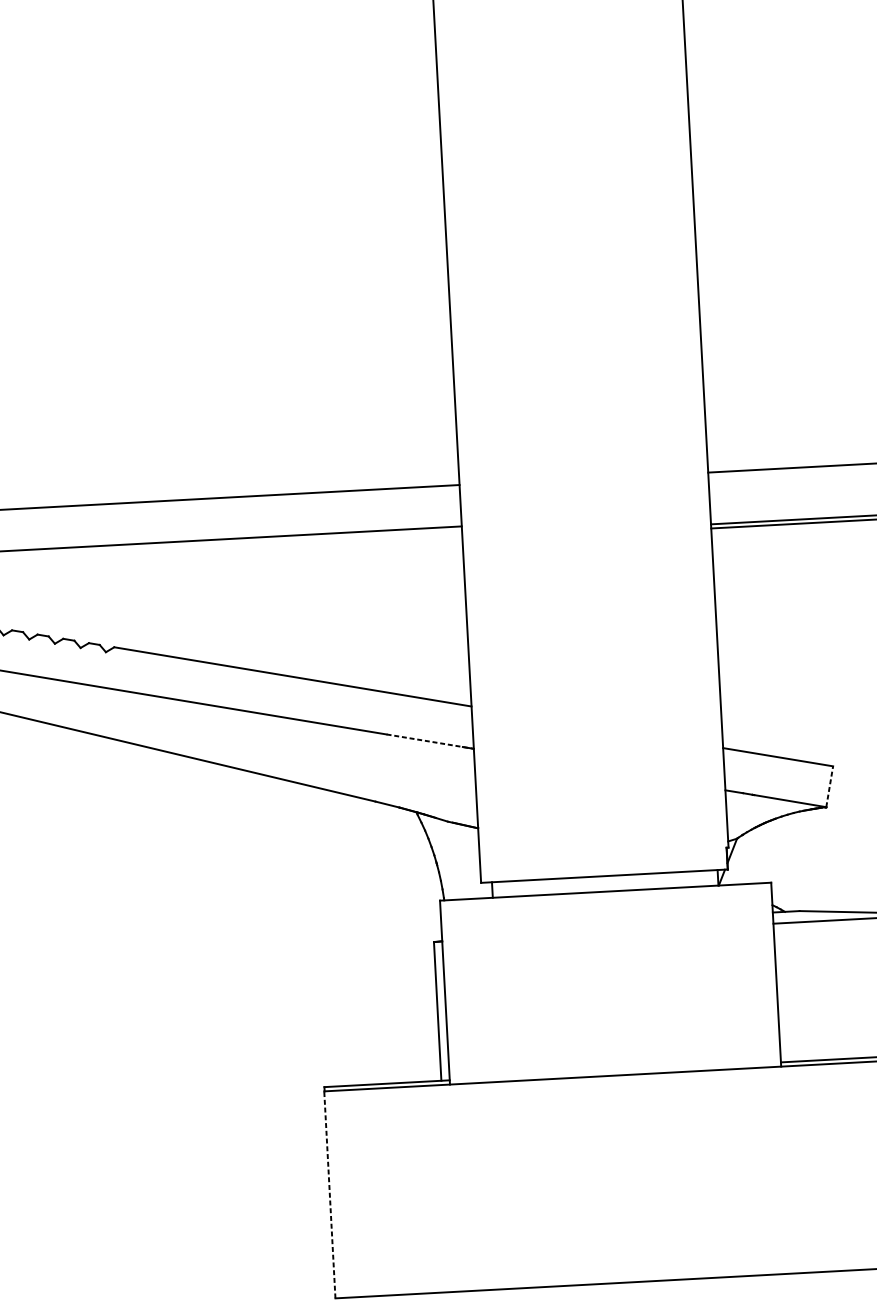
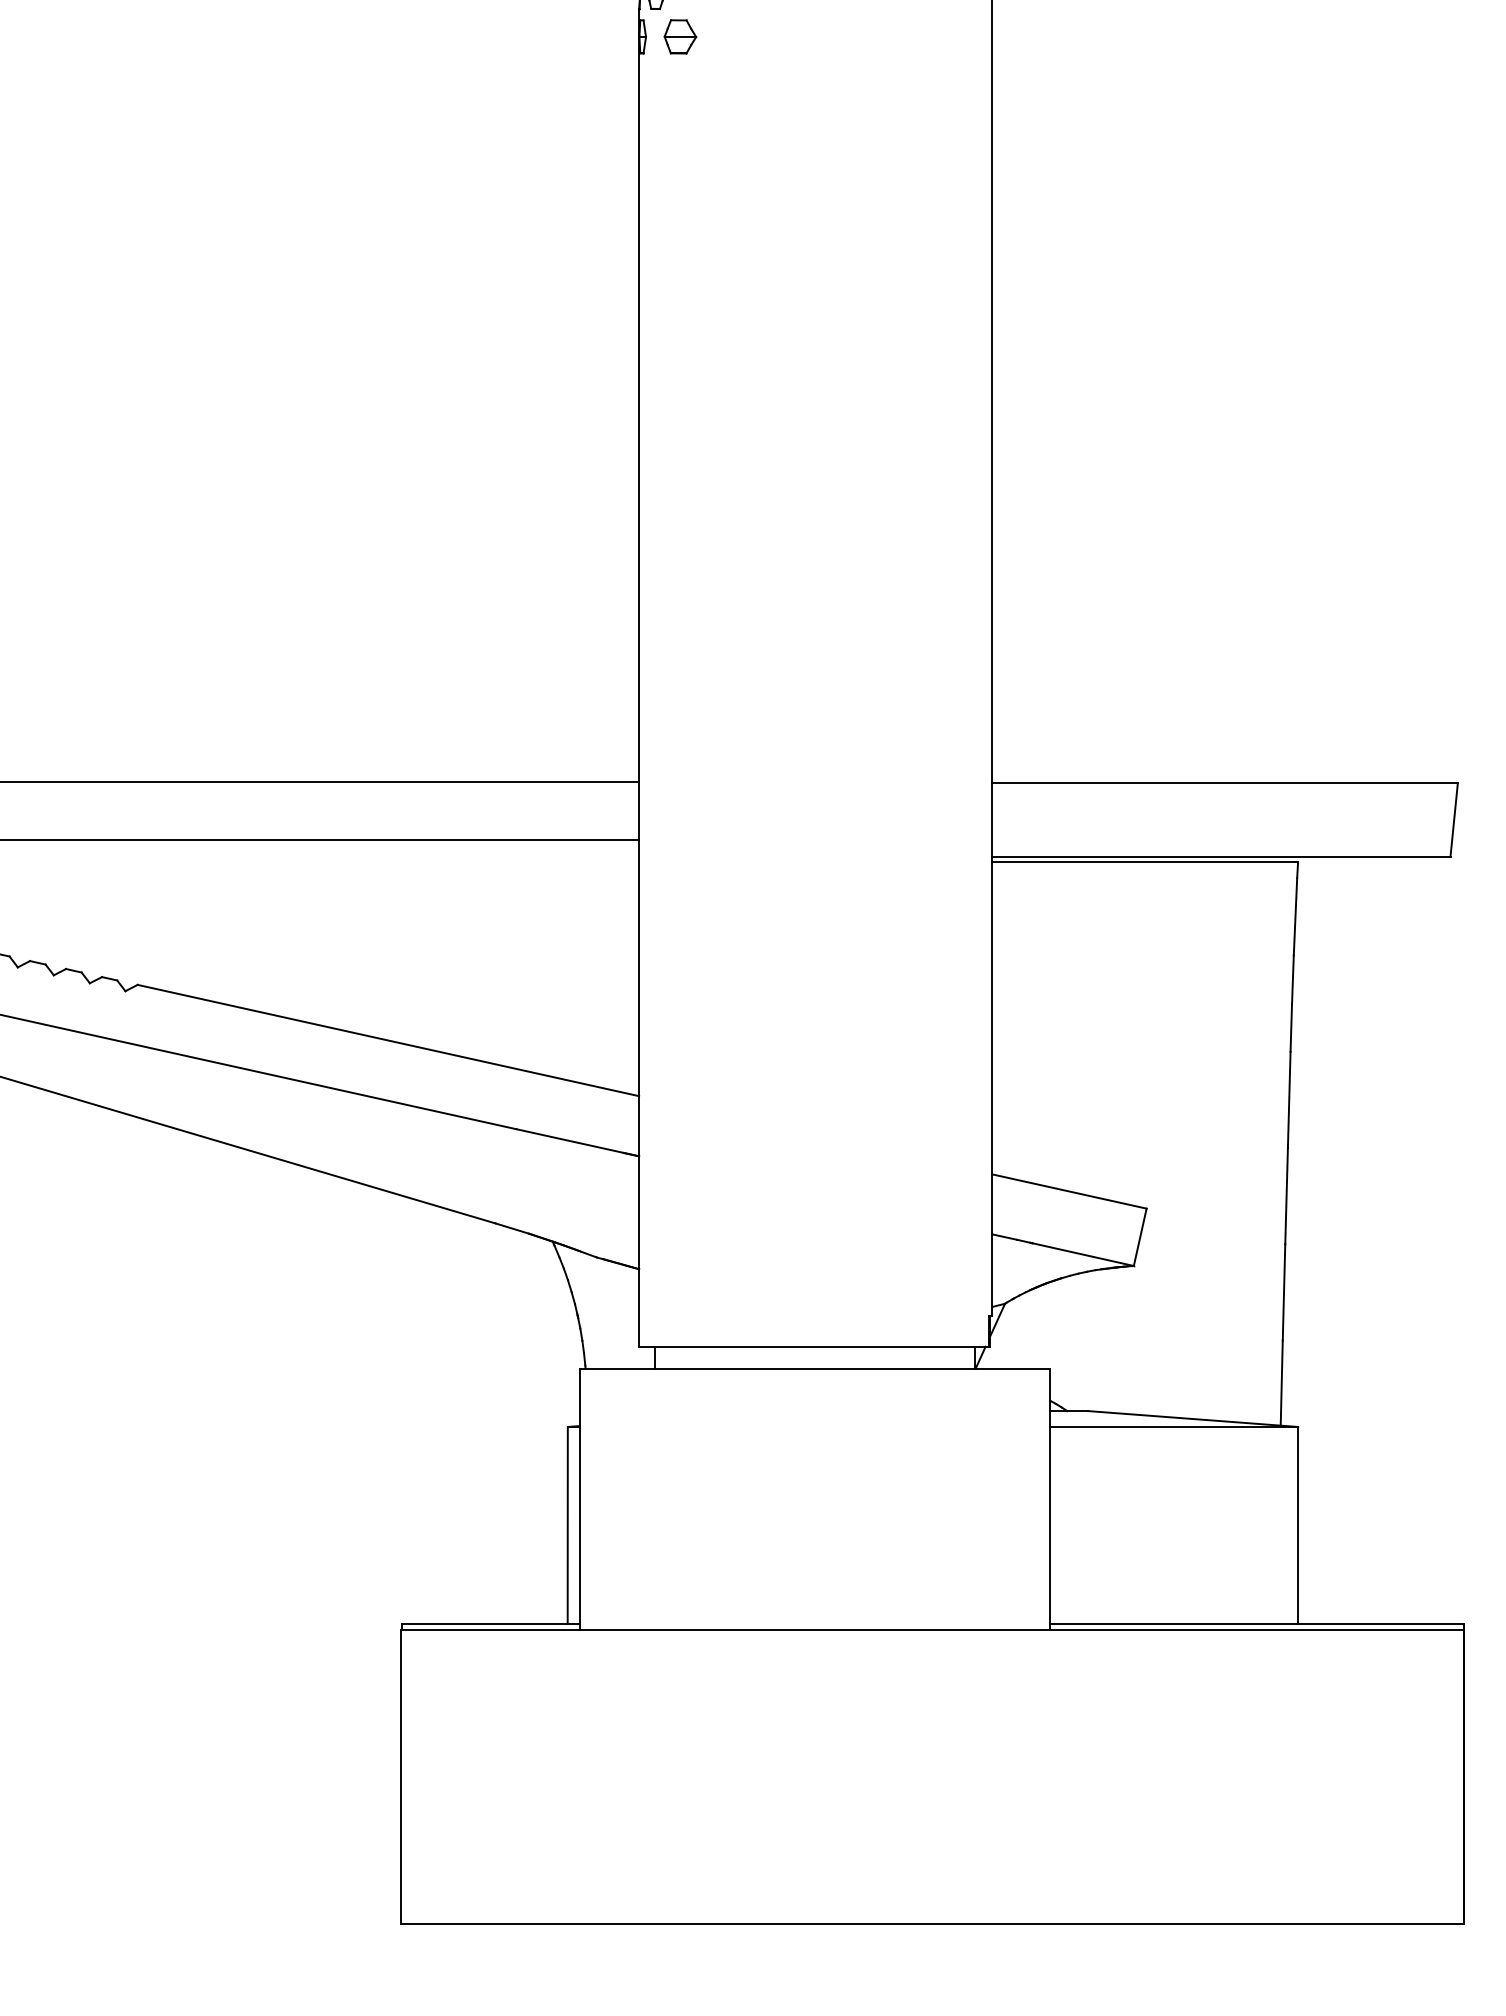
line: (429, 741) -> (577, 1142), dashed -> solid
line: (829, 786) -> (1140, 1236), dashed -> solid
line: (329, 1194) -> (400, 1776), dashed -> solid

